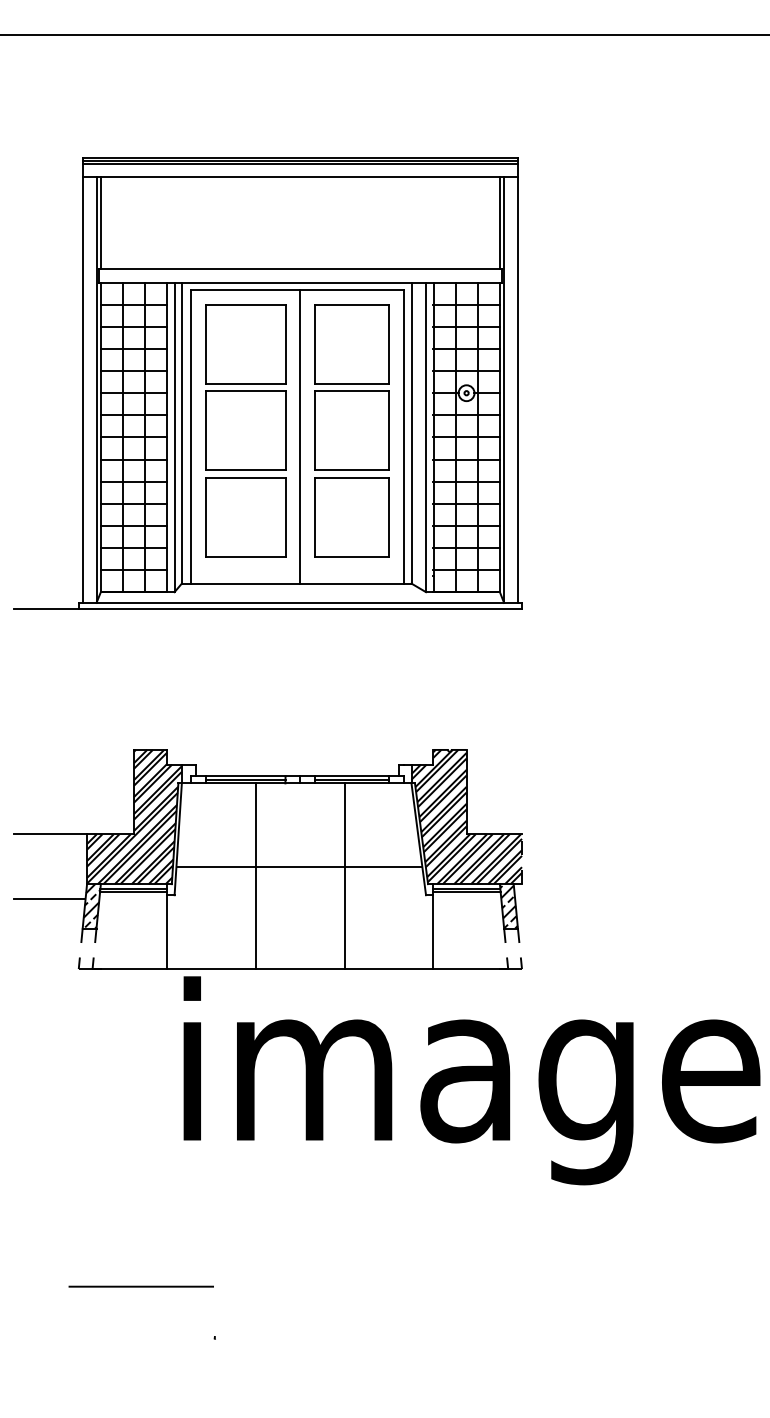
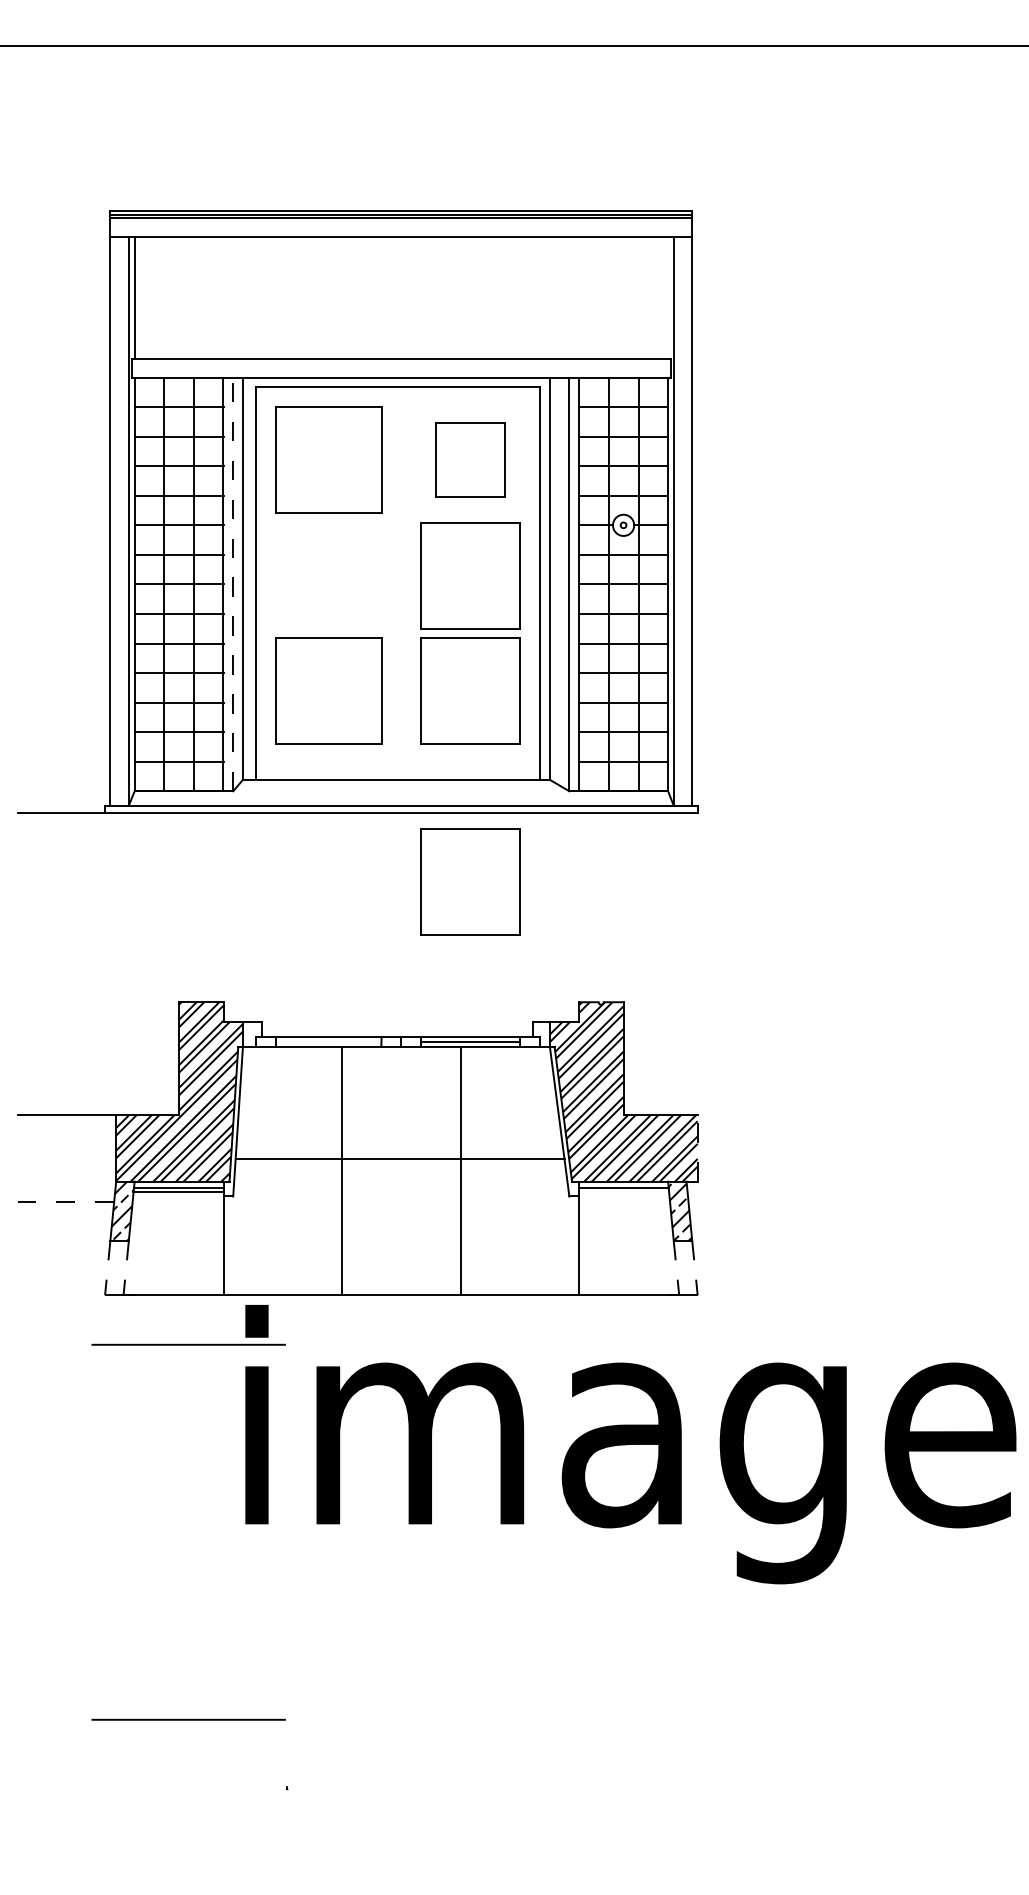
line: (500, 222) -> (668, 297), removed
part: (352, 343) -> (470, 459), size x0.7
part: (245, 430) -> (328, 575), removed
line: (300, 436) -> (401, 583), removed
line: (174, 437) -> (233, 584), solid -> dashed
part: (352, 659) -> (470, 881), added
line: (245, 780) -> (328, 1042), removed
line: (467, 892) -> (624, 1192), removed
line: (49, 899) -> (66, 1202), solid -> dashed
line: (141, 1005) -> (188, 1344), added

